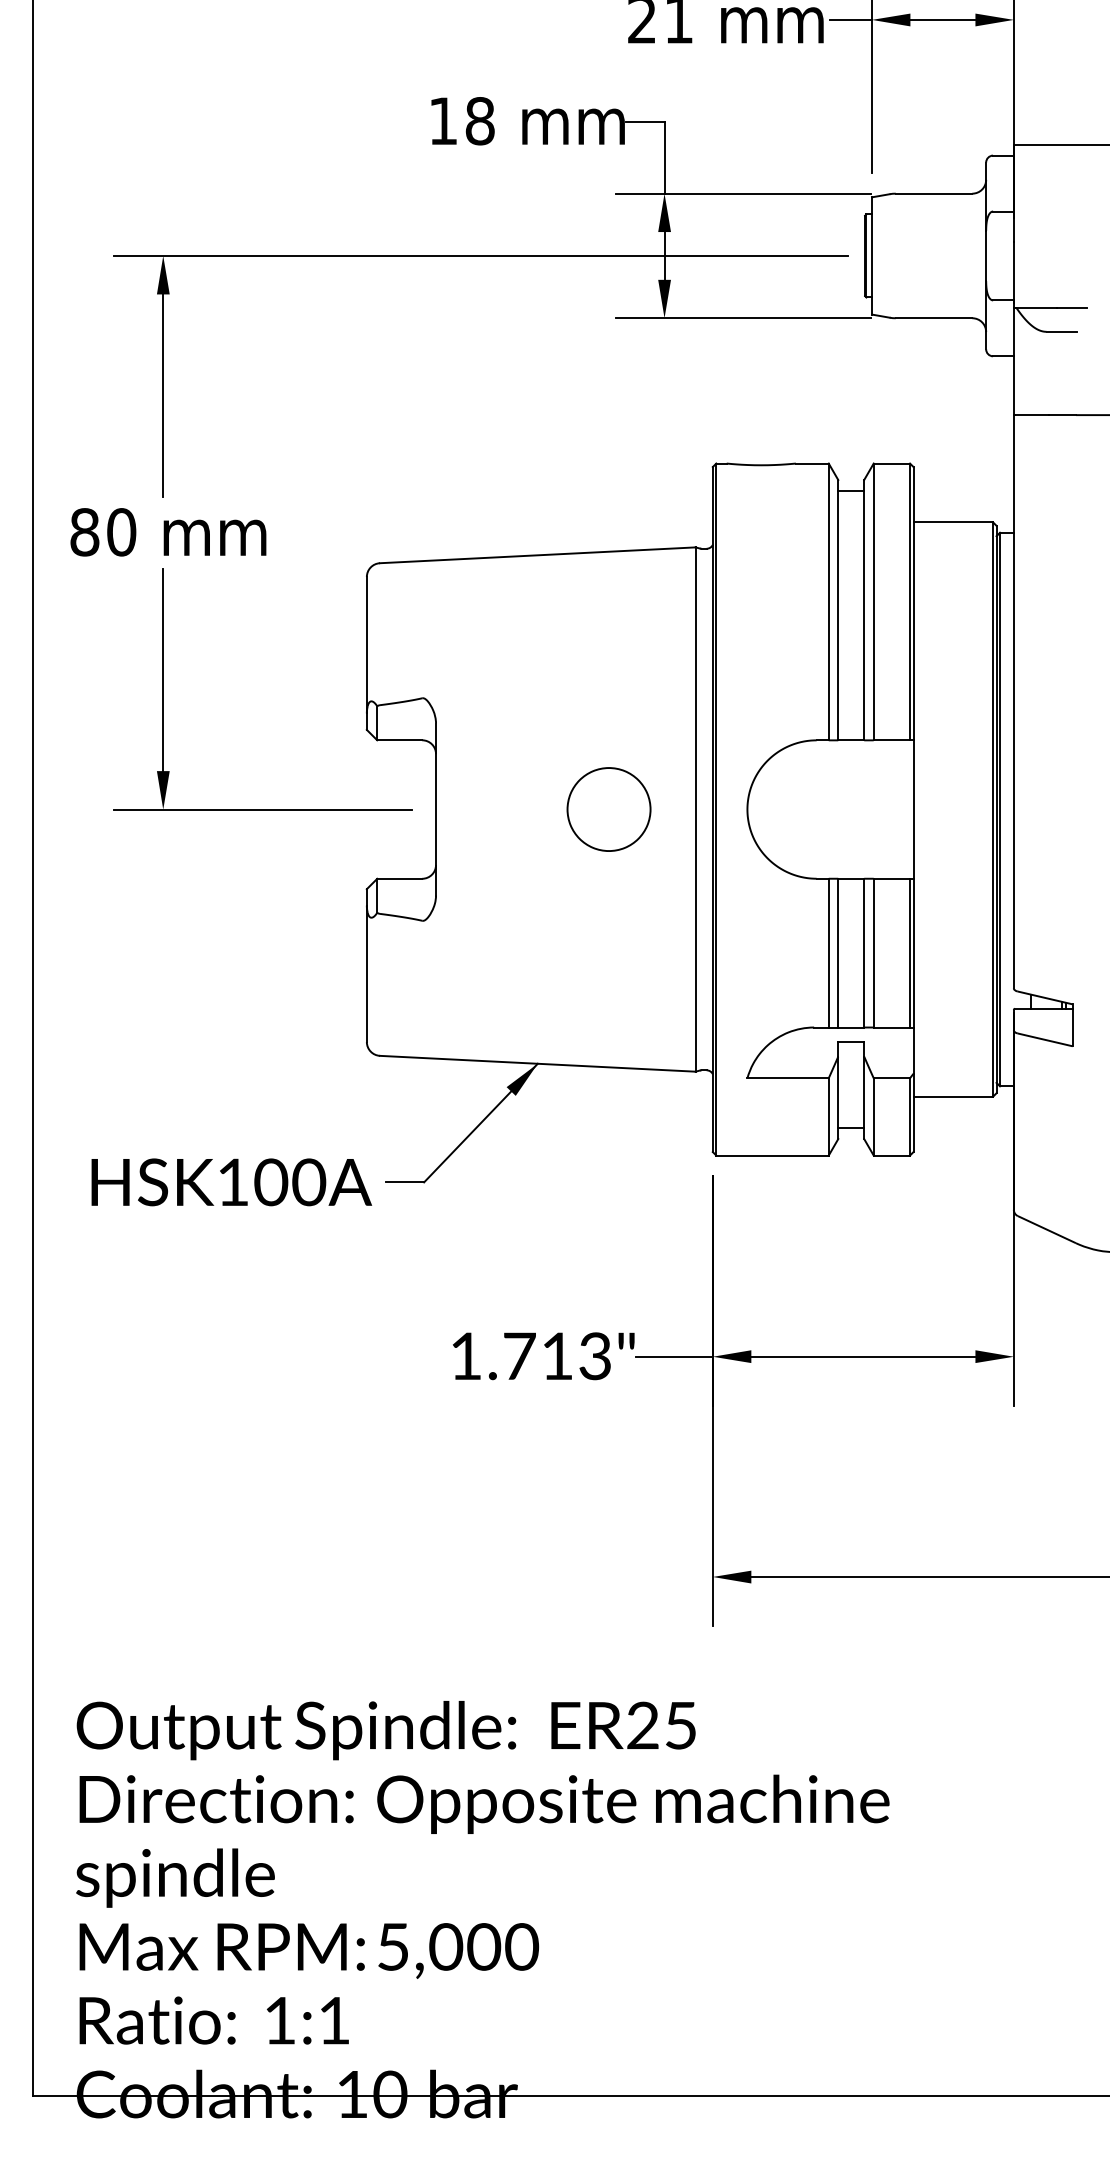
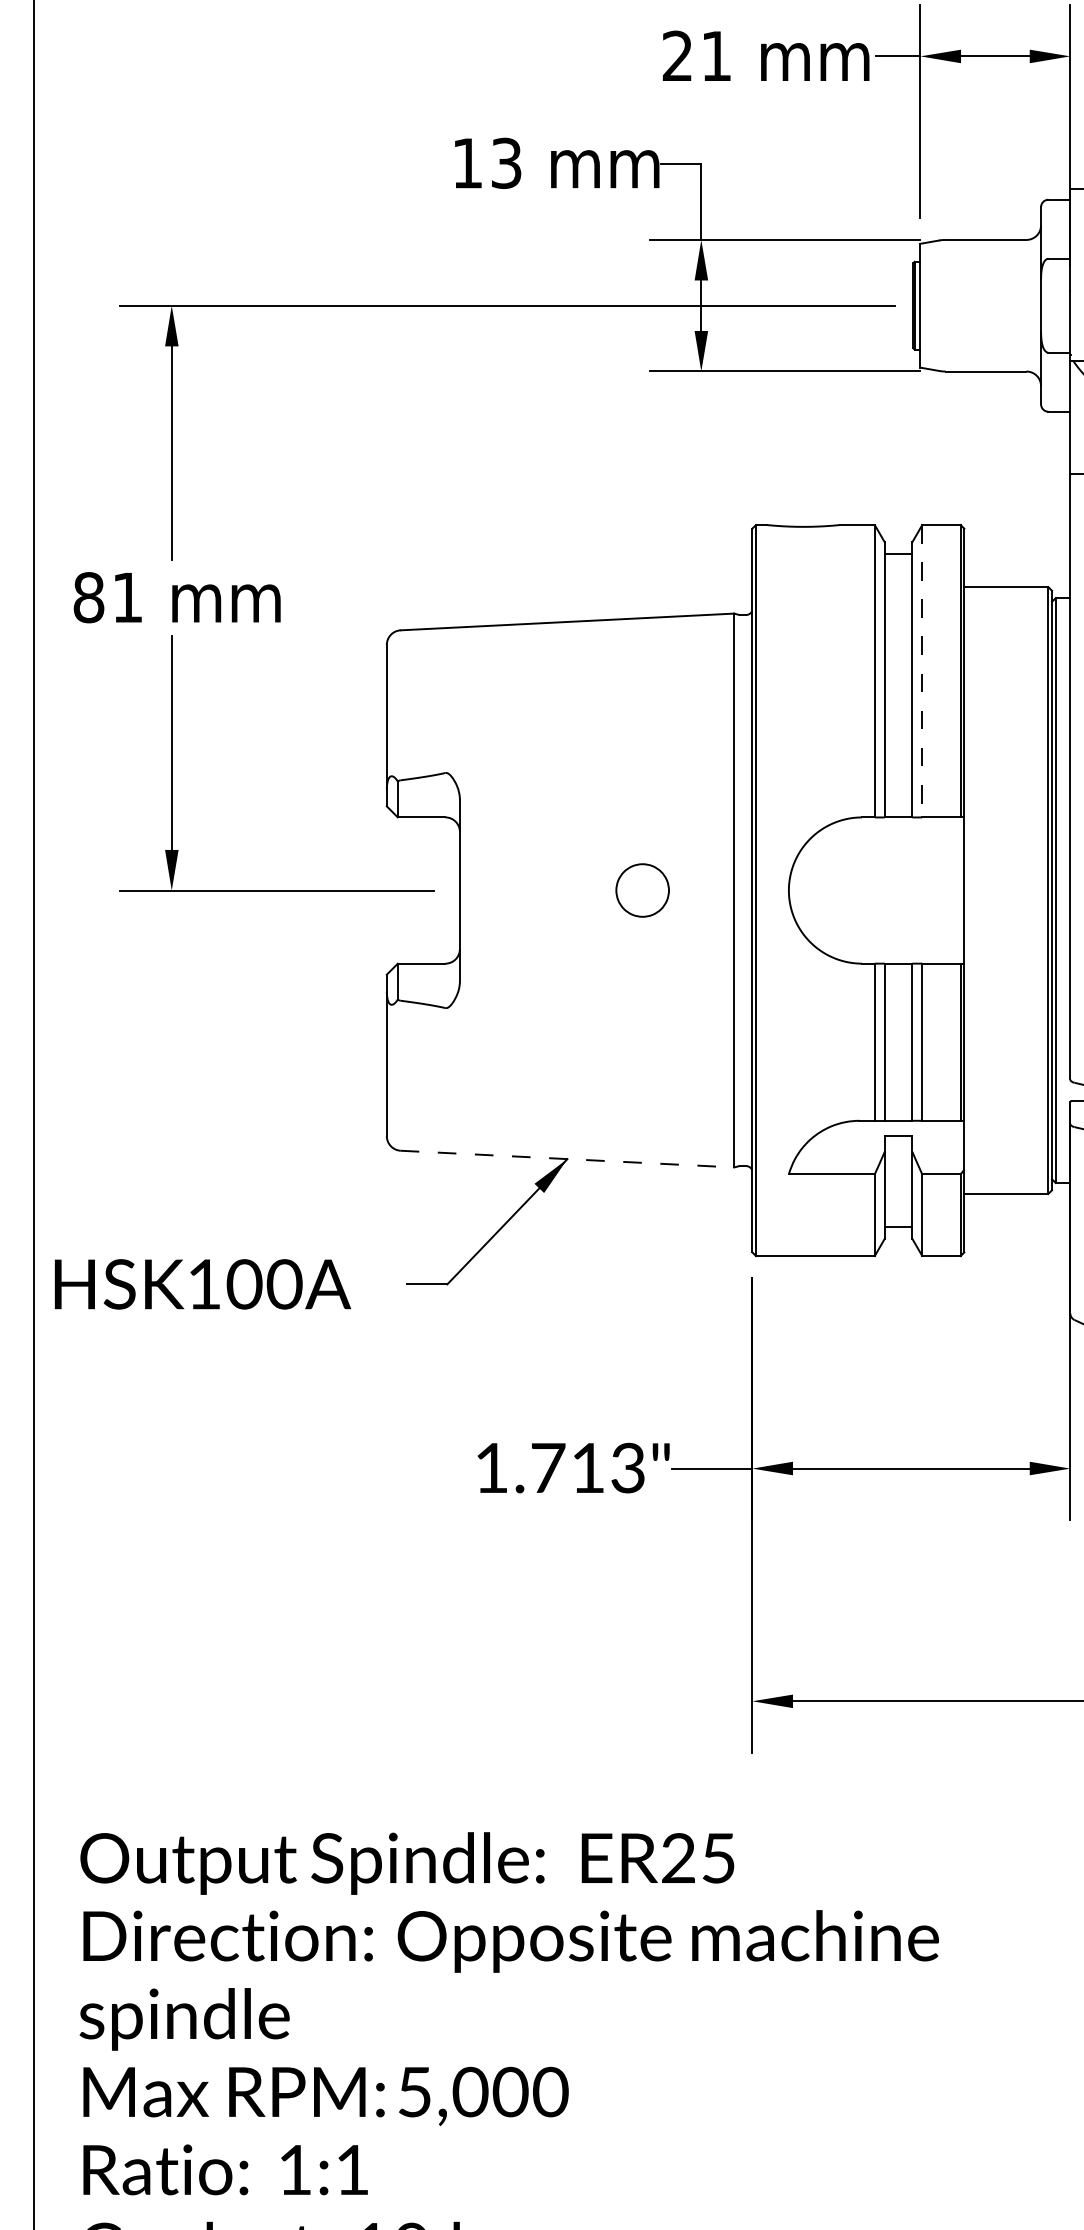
text: (479, 121) -> (505, 163), 18 -> 13
text: (121, 532) -> (127, 597), 80 -> 81
line: (873, 602) -> (922, 671), solid -> dashed
part: (608, 809) -> (642, 890), size x0.6
line: (537, 1063) -> (567, 1158), solid -> dashed
text: (231, 1182) -> (202, 1284), moved

